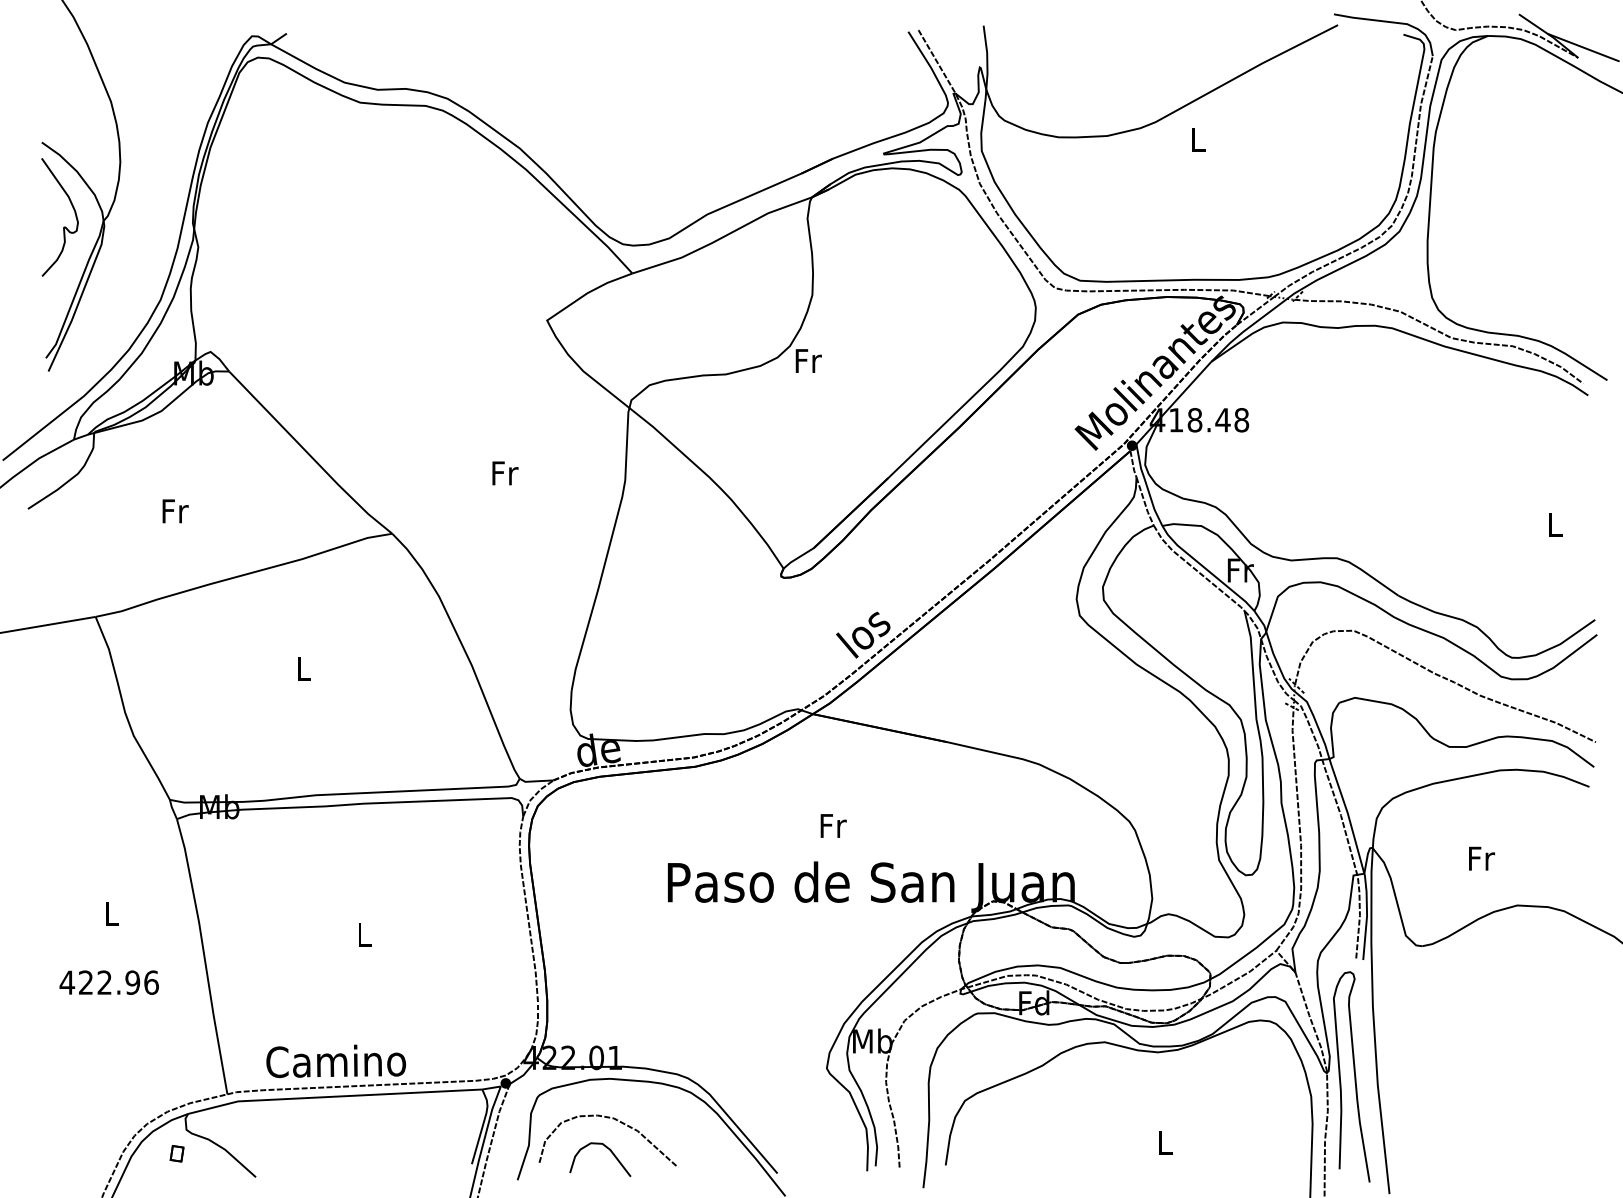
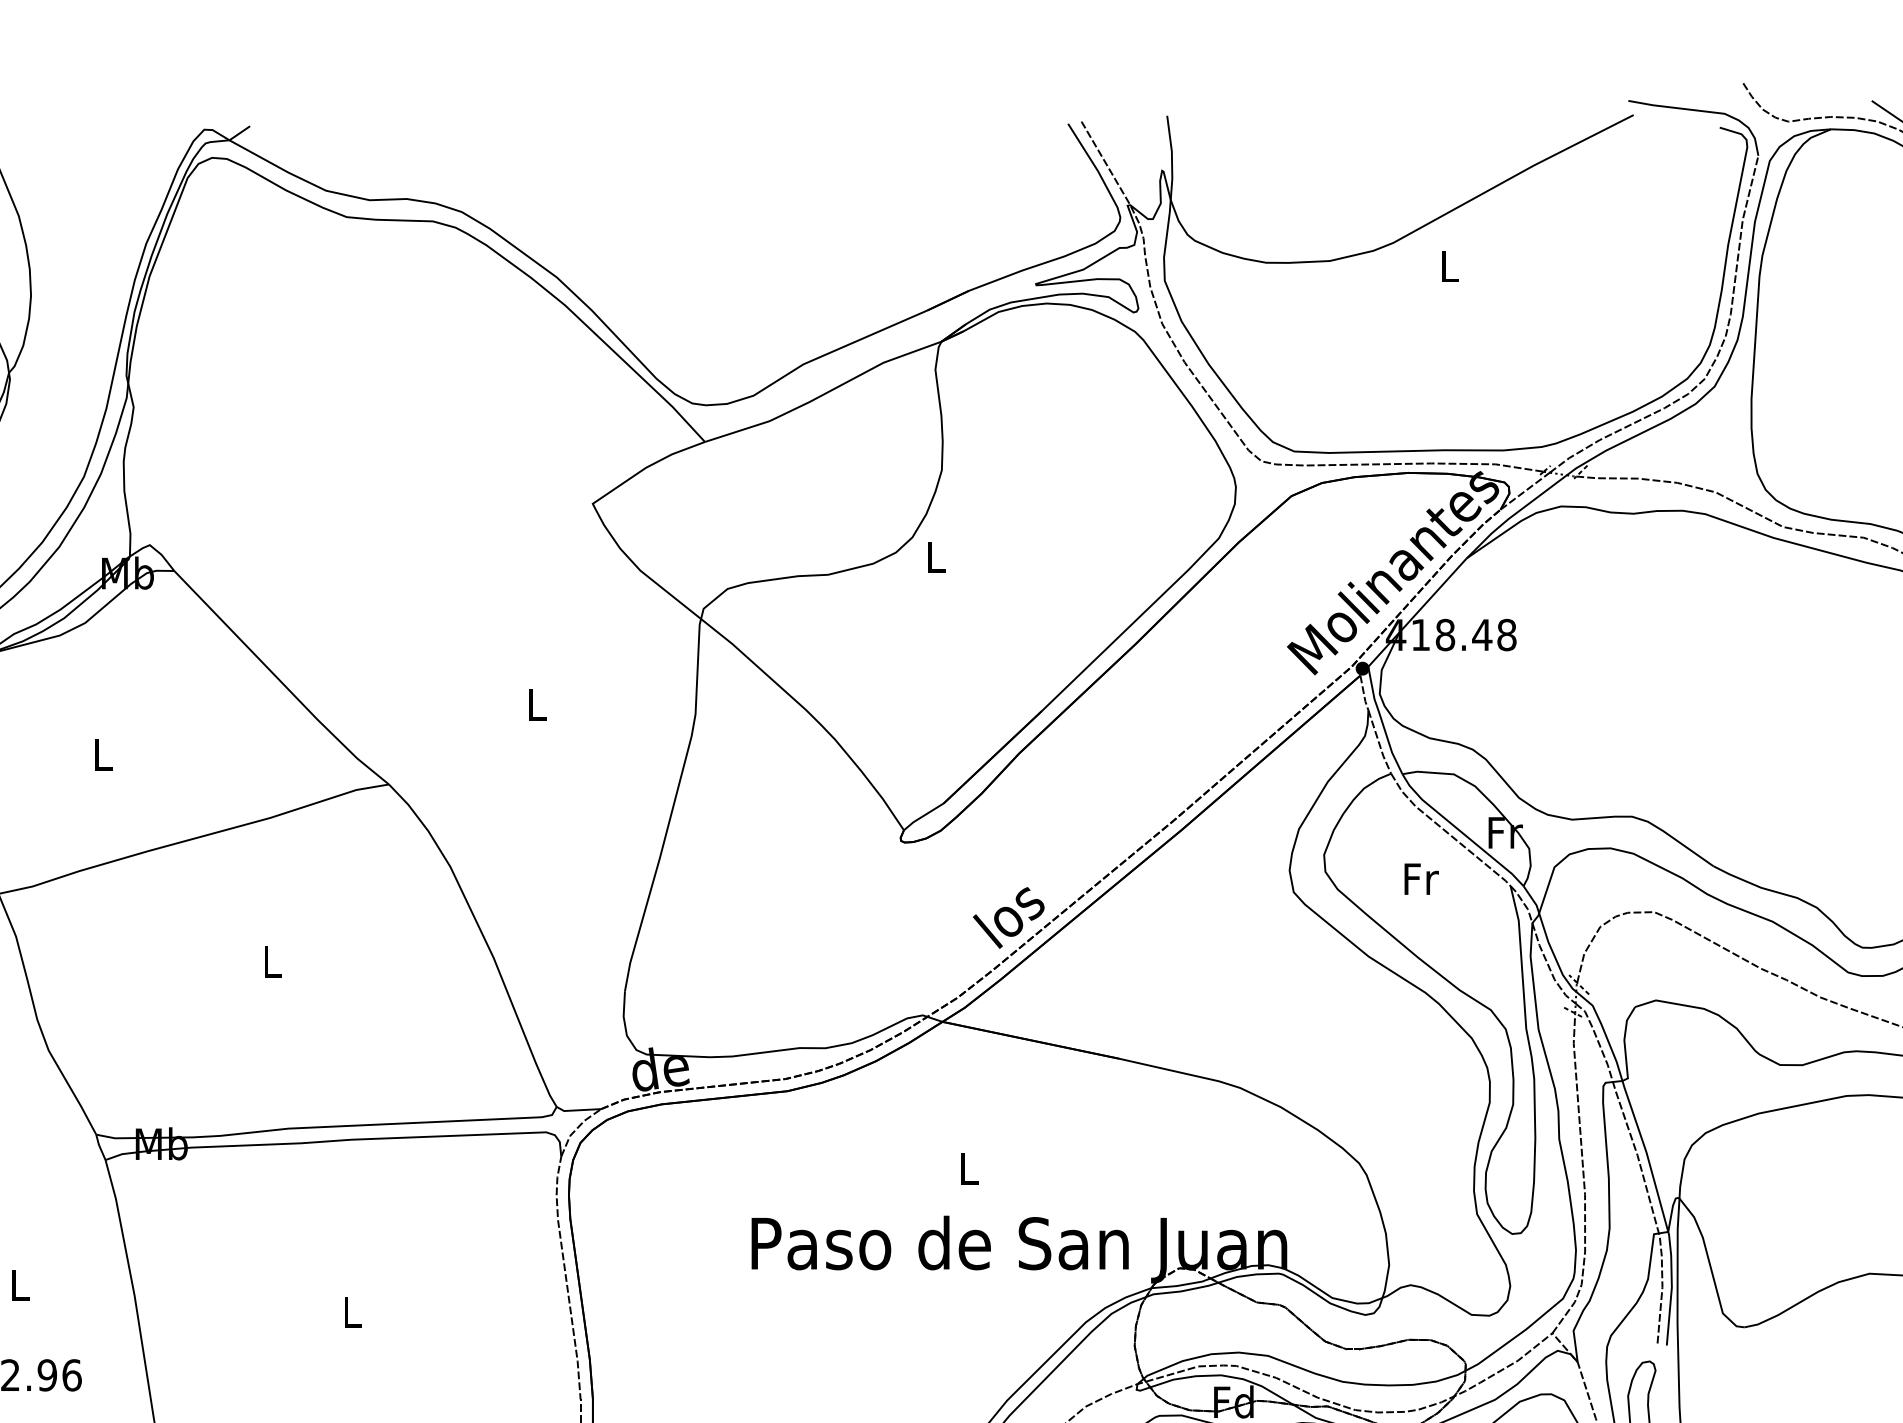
text: (808, 360) -> (936, 556), Fr -> L
text: (505, 473) -> (537, 705), Fr -> L
text: (175, 511) -> (103, 755), Fr -> L
text: (833, 825) -> (969, 1168), Fr -> L
text: (1482, 858) -> (1422, 878), moved

